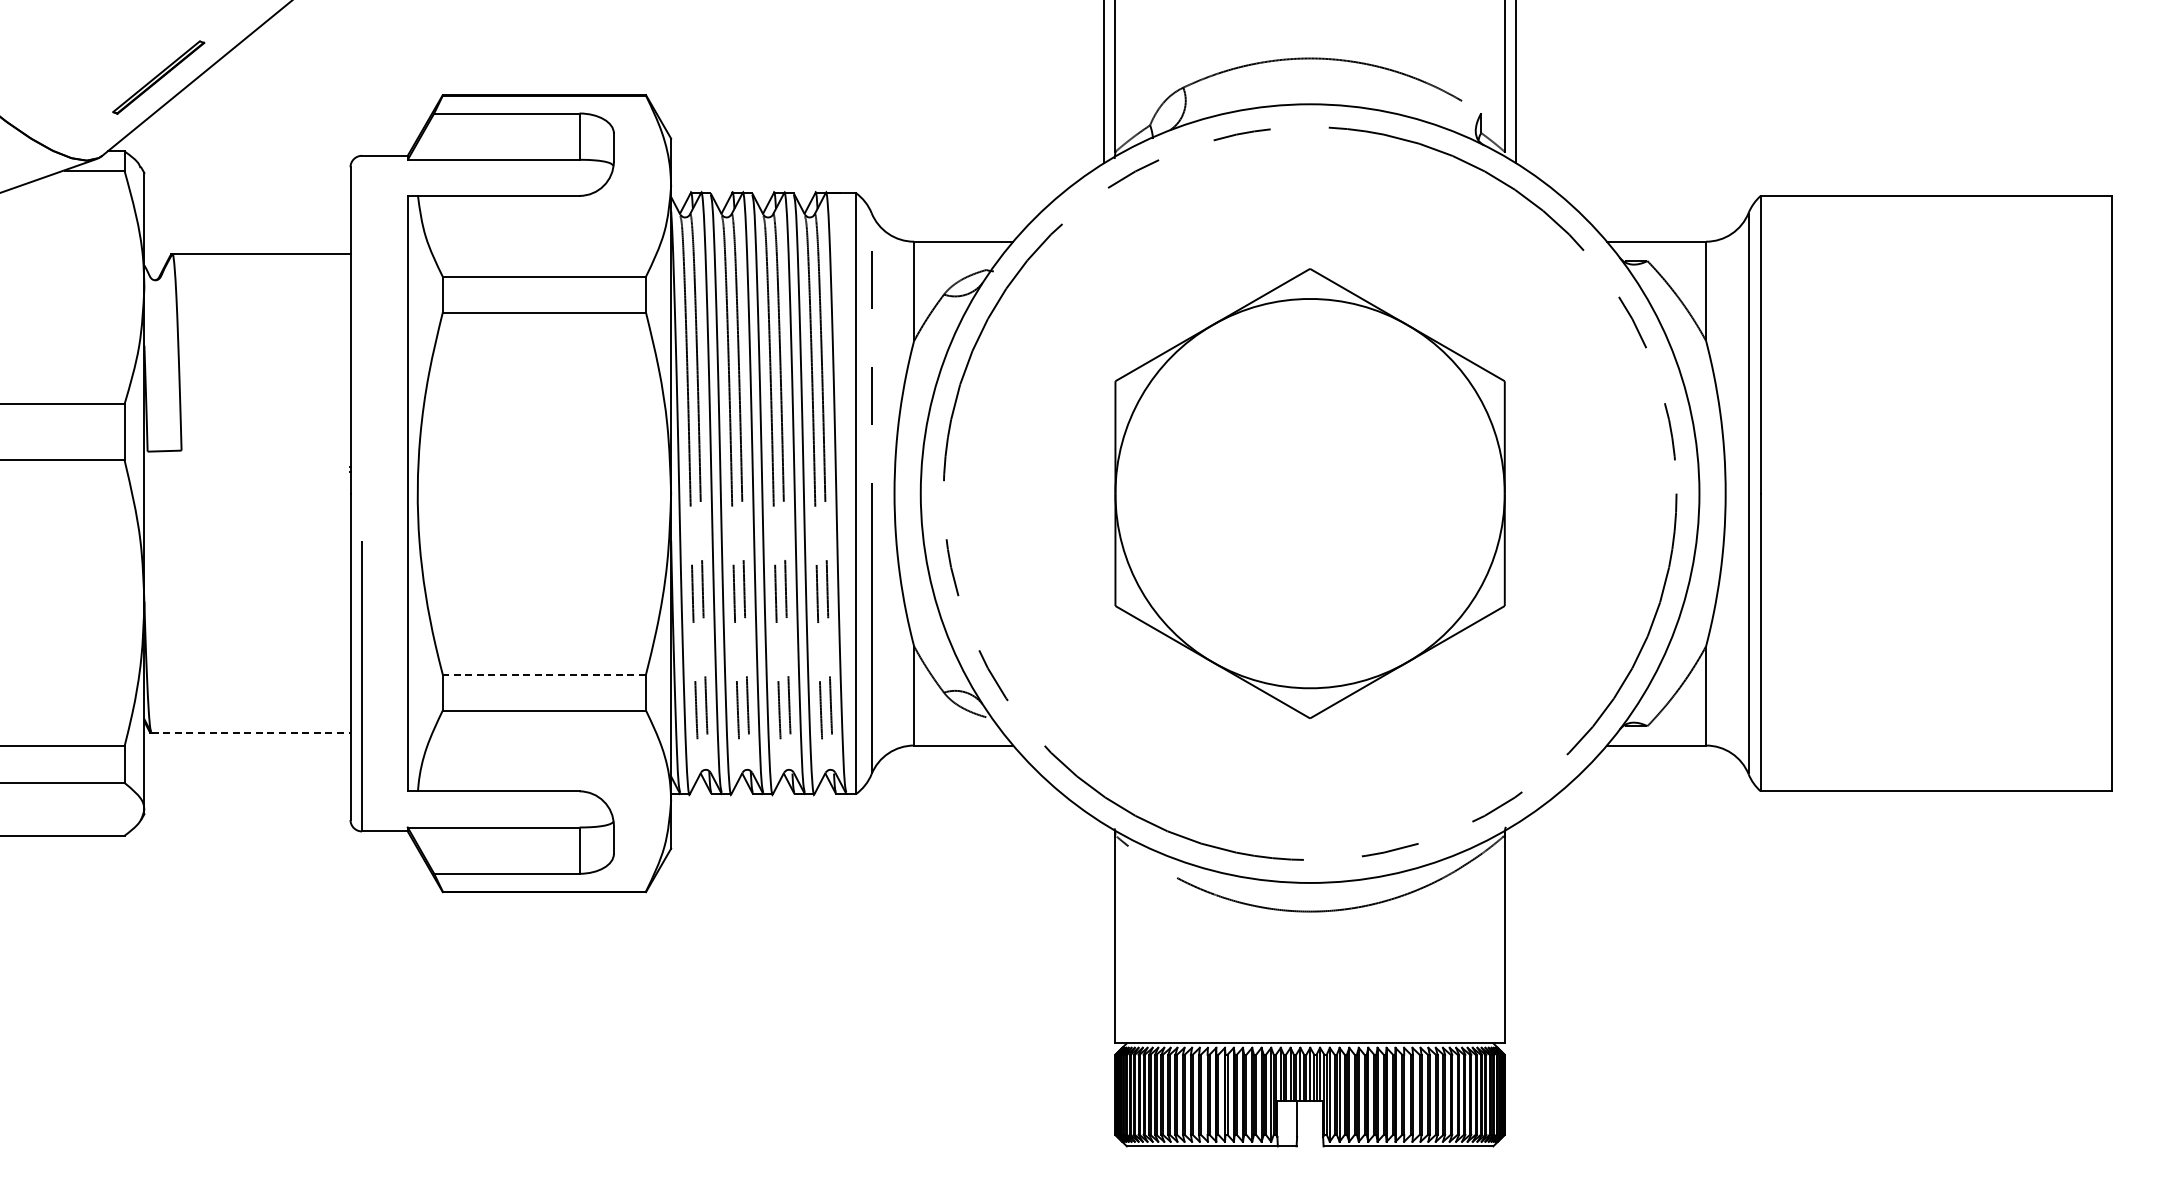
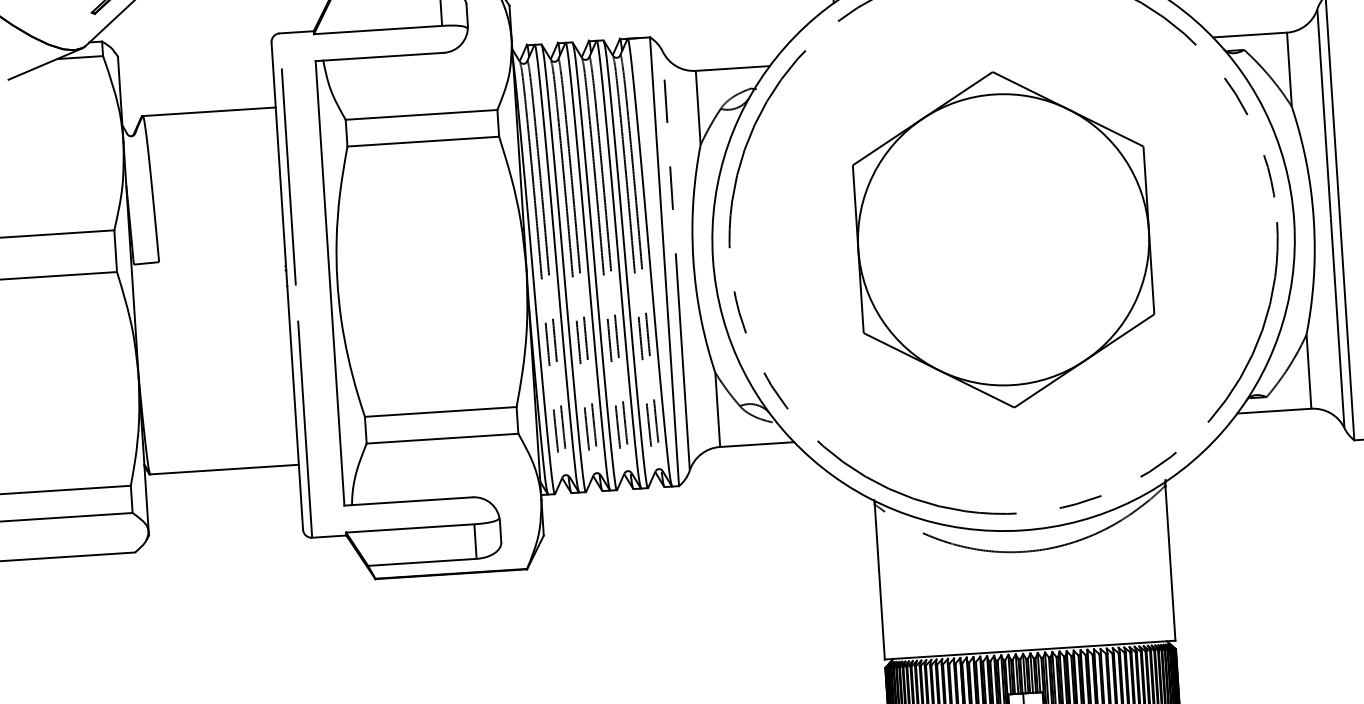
line: (361, 348) -> (288, 177), added
line: (544, 674) -> (440, 411), dashed -> solid
line: (251, 732) -> (224, 469), dashed -> solid

